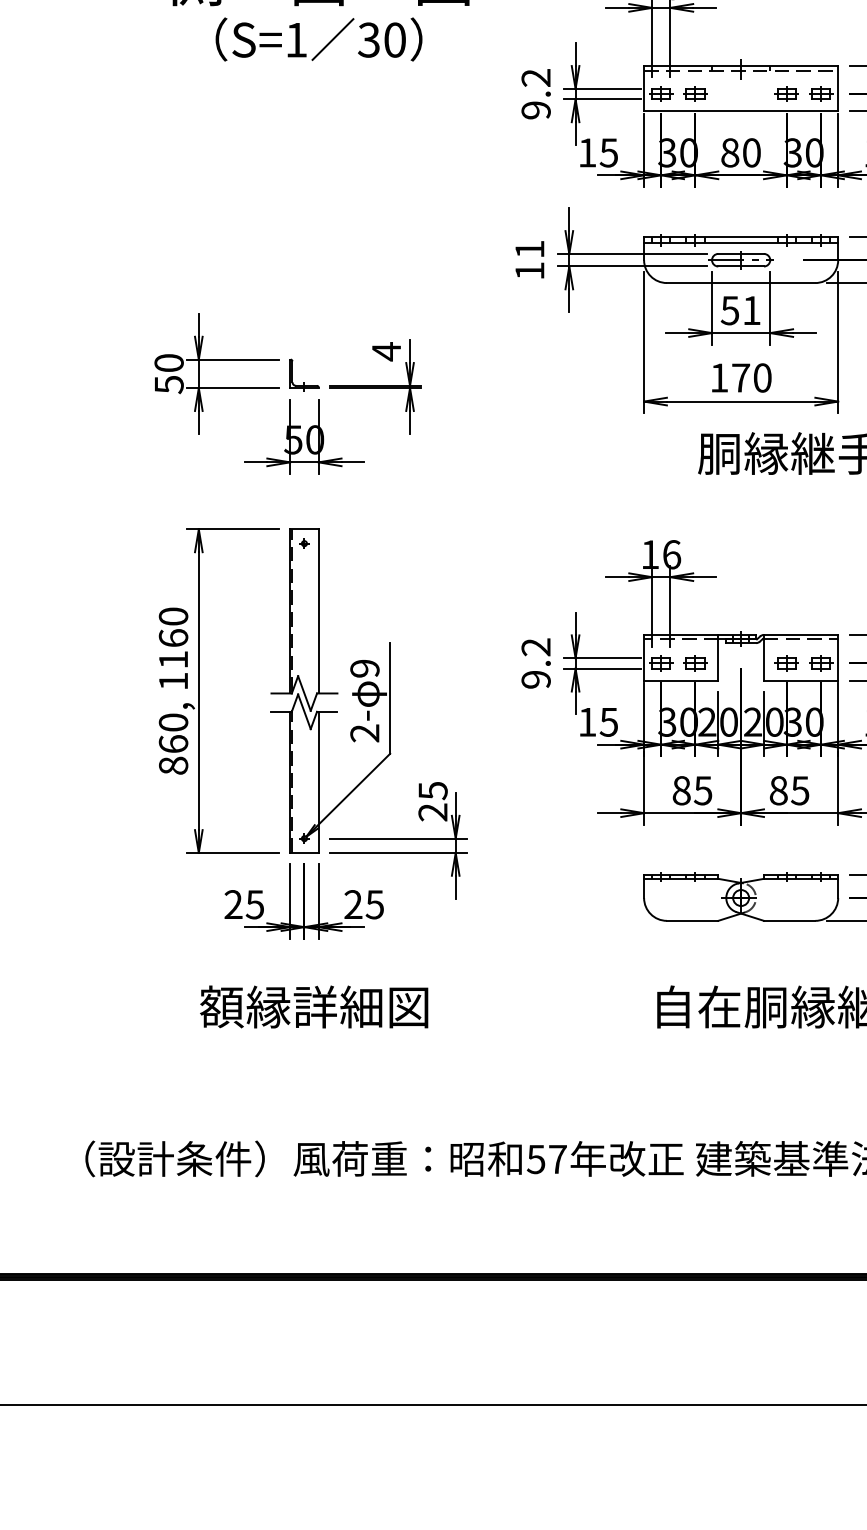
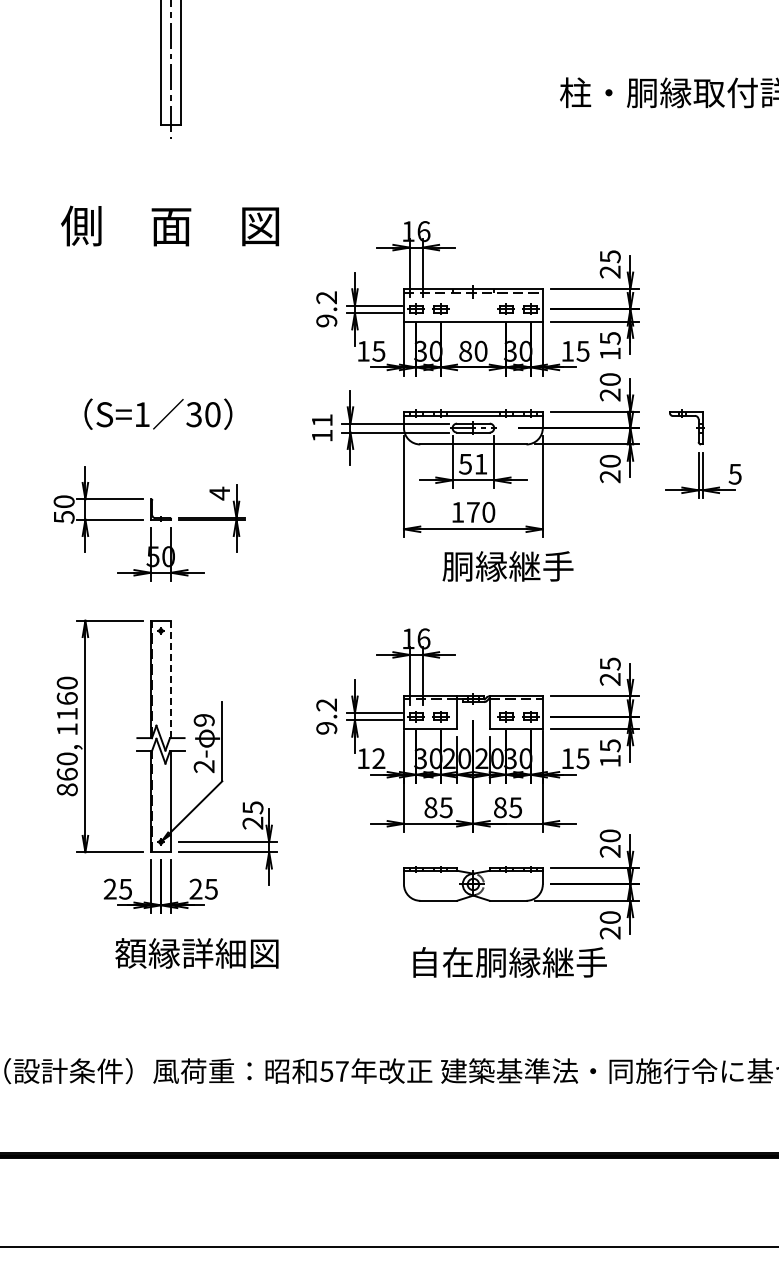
text: (319, 38) -> (158, 413), moved
line: (319, 611) -> (171, 679), solid -> dashed
text: (608, 721) -> (378, 758), 15 -> 12
text: (313, 1007) -> (196, 953), moved

